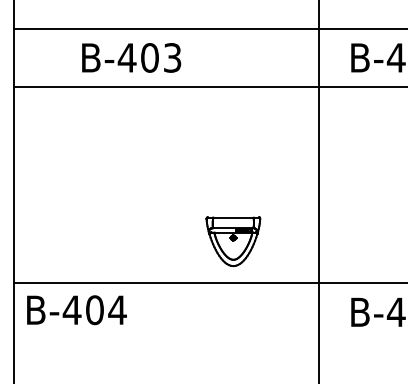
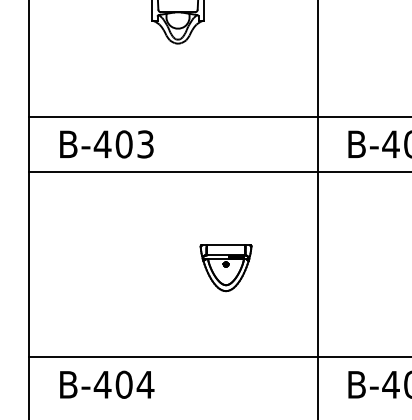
text: (131, 58) -> (106, 144), moved
part: (232, 242) -> (225, 268), moved
text: (77, 309) -> (107, 384), moved

